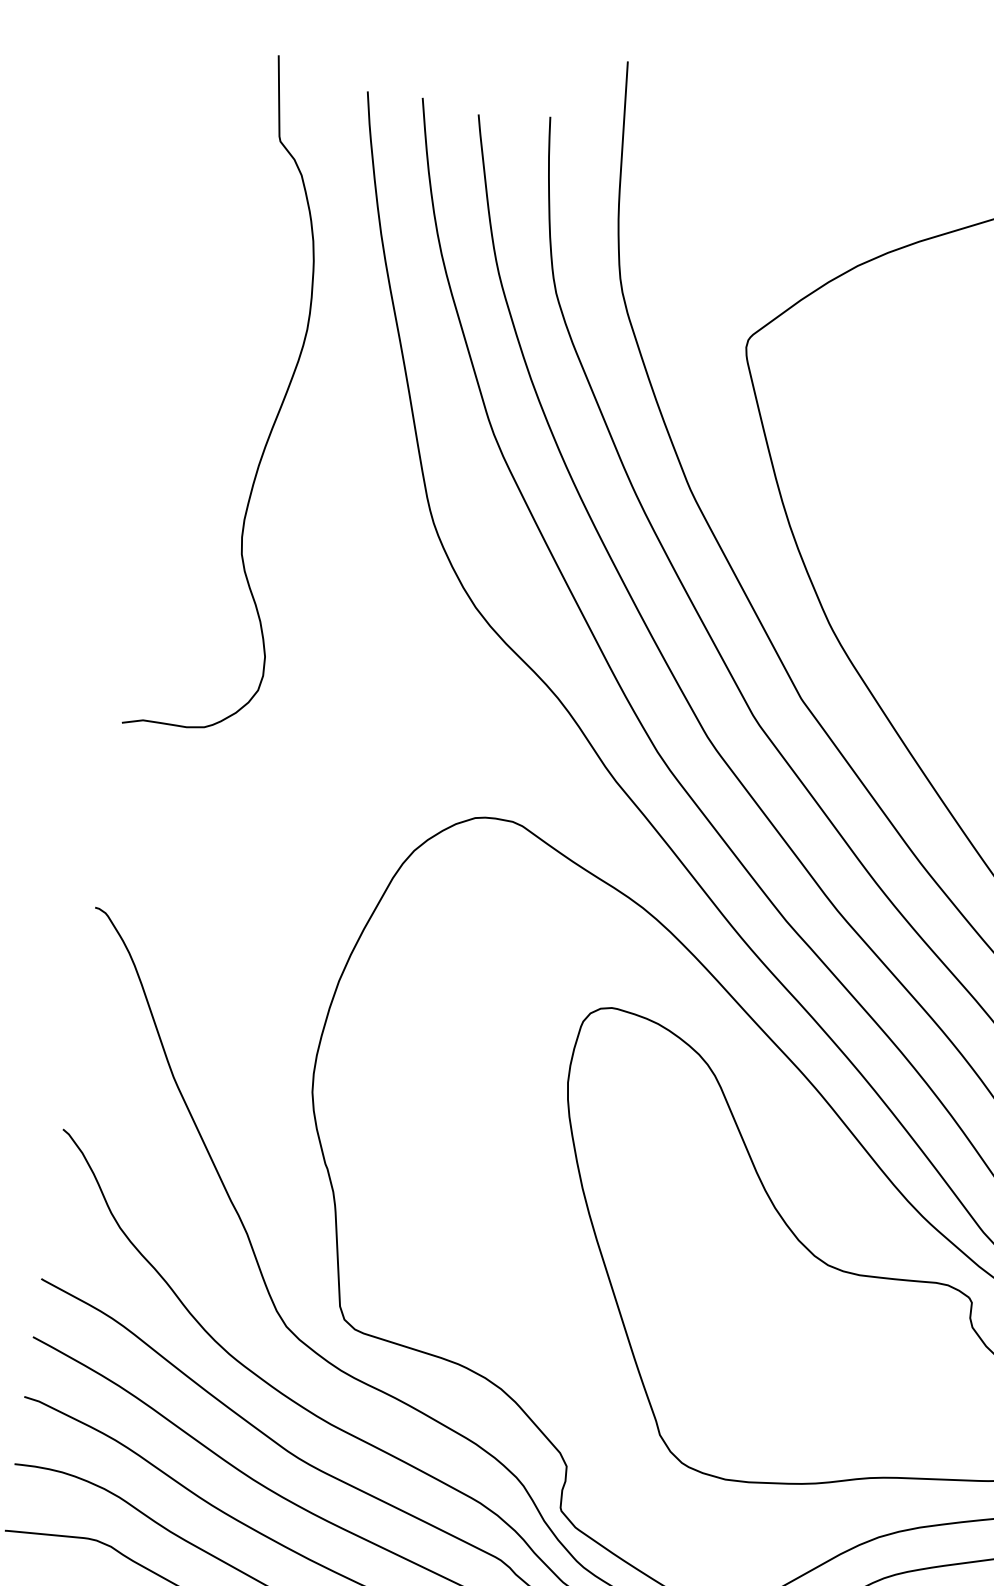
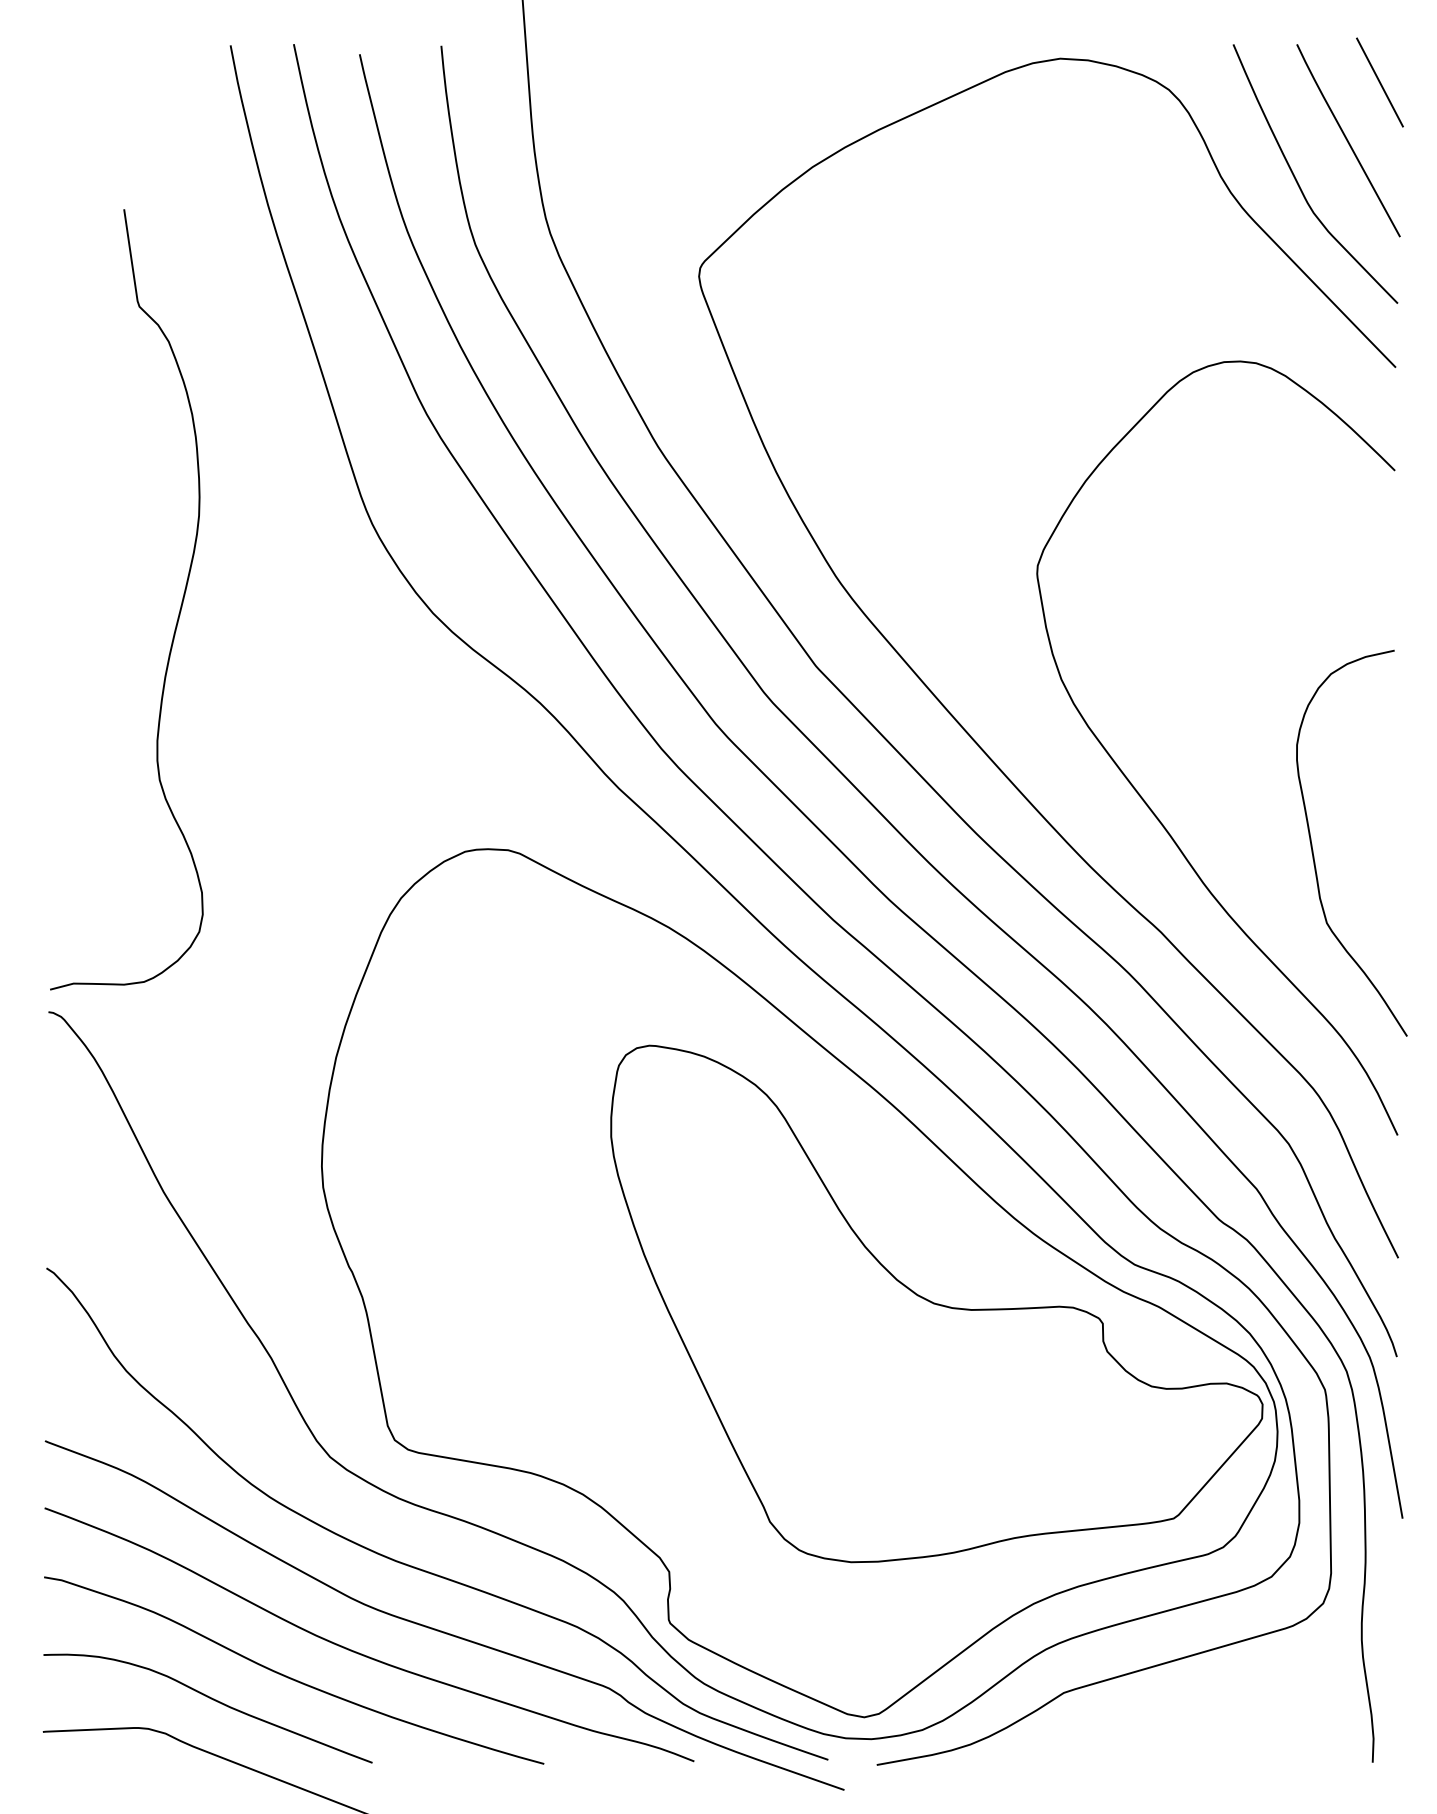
curve: (277, 412) -> (178, 613), moved

